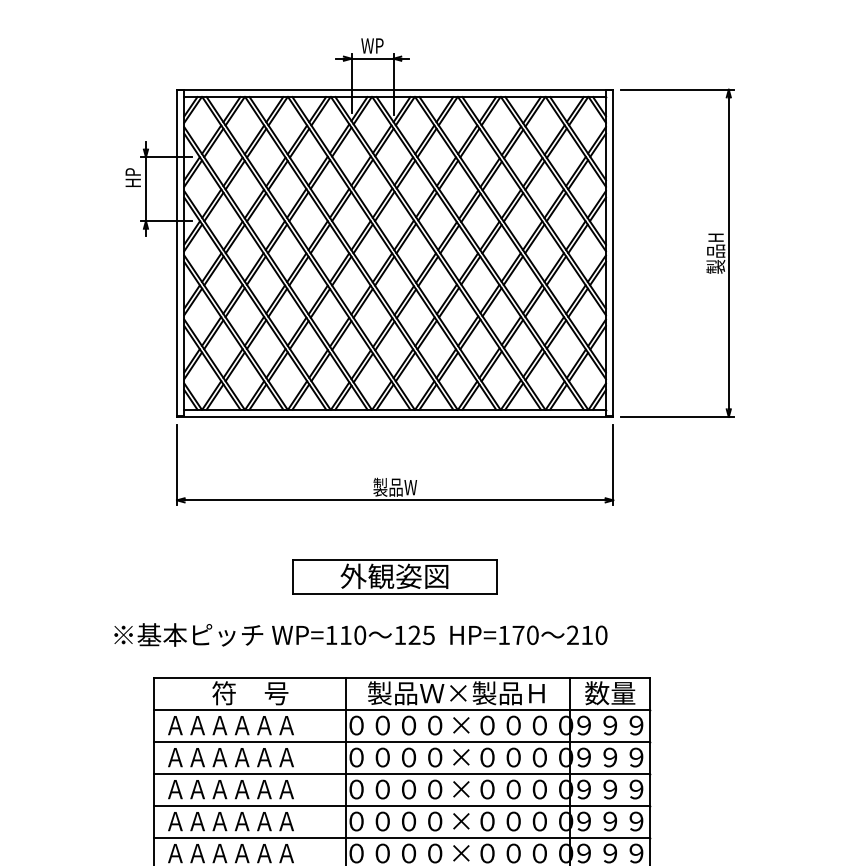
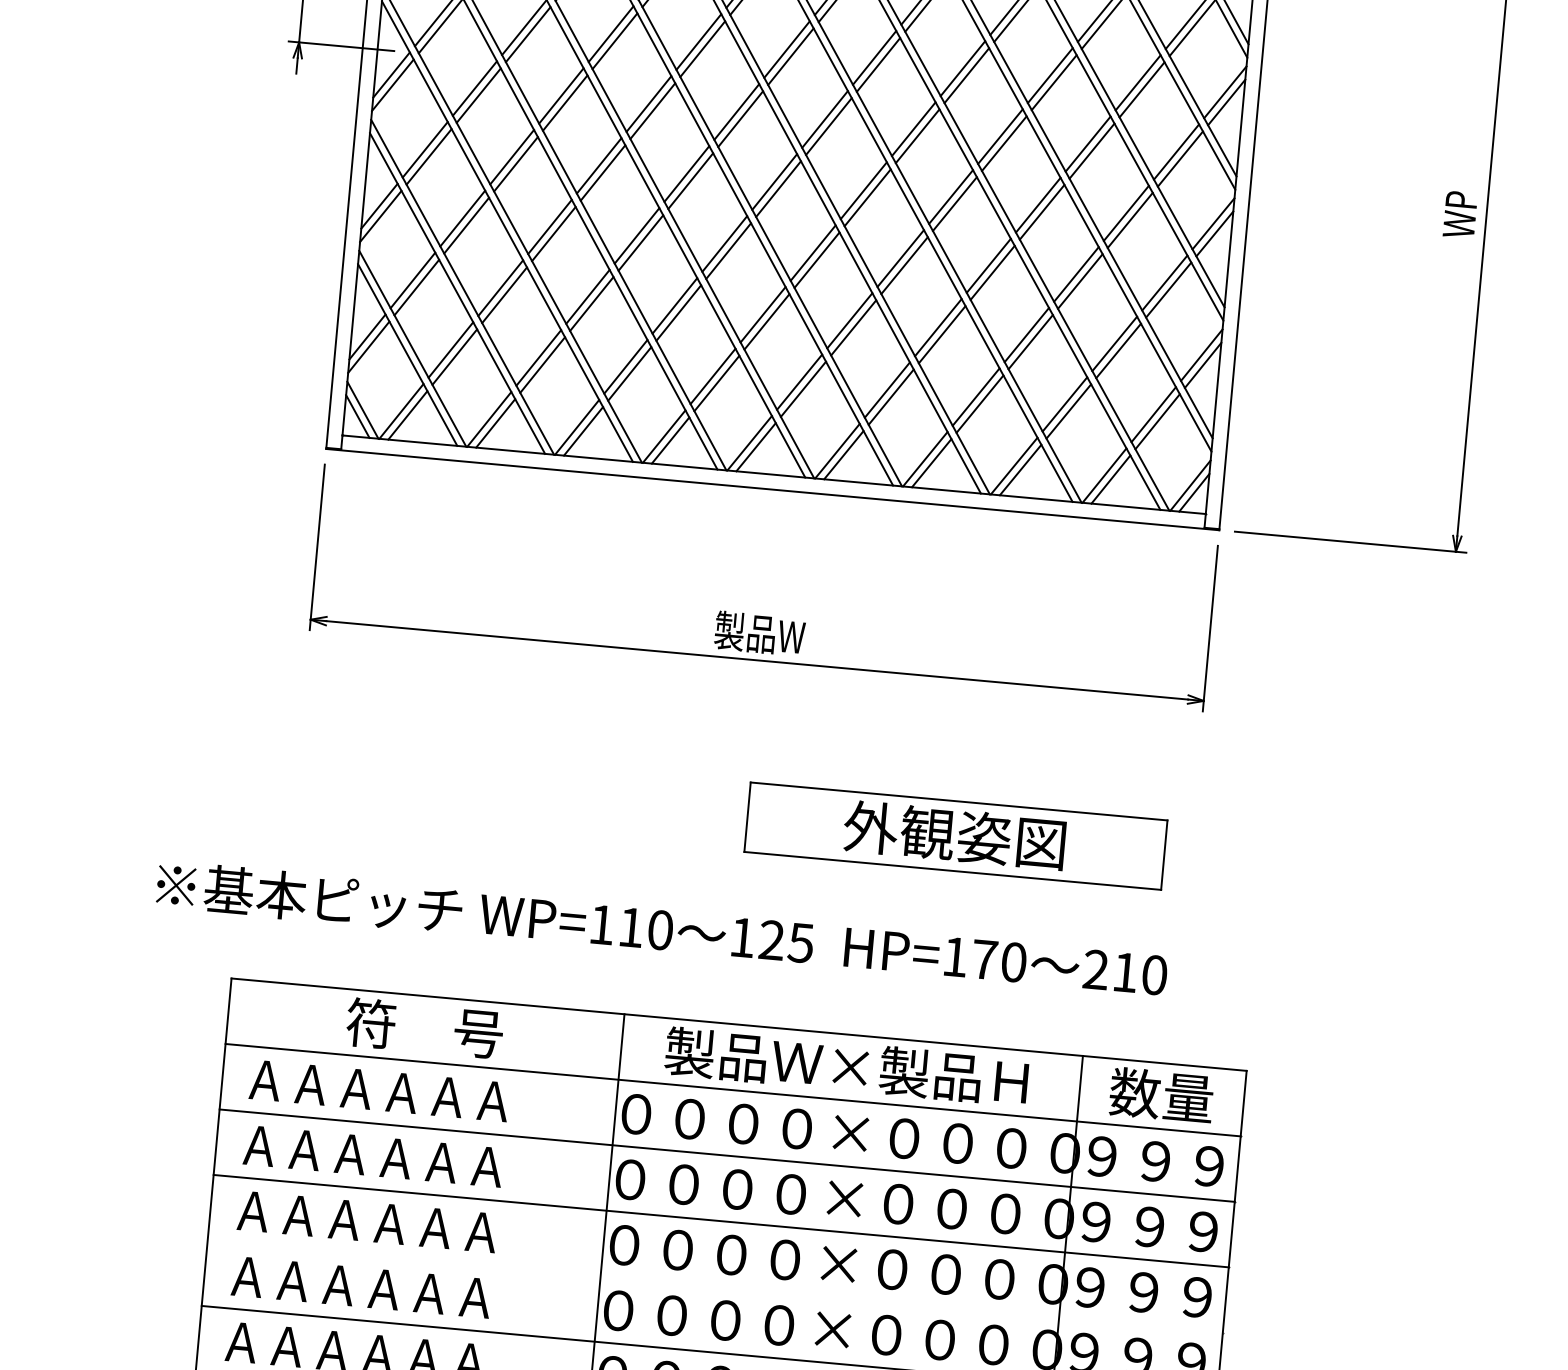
text: (715, 253) -> (1459, 214), 製品H -> WP
part: (394, 576) -> (954, 835), moved
line: (402, 805) -> (715, 1286), removed

